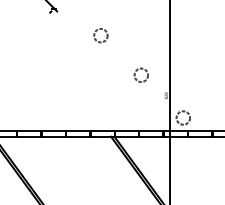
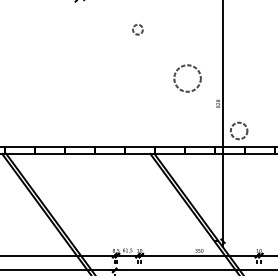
circle: (100, 35) -> (137, 29), size x0.6
circle: (141, 75) -> (187, 78), size x1.6

